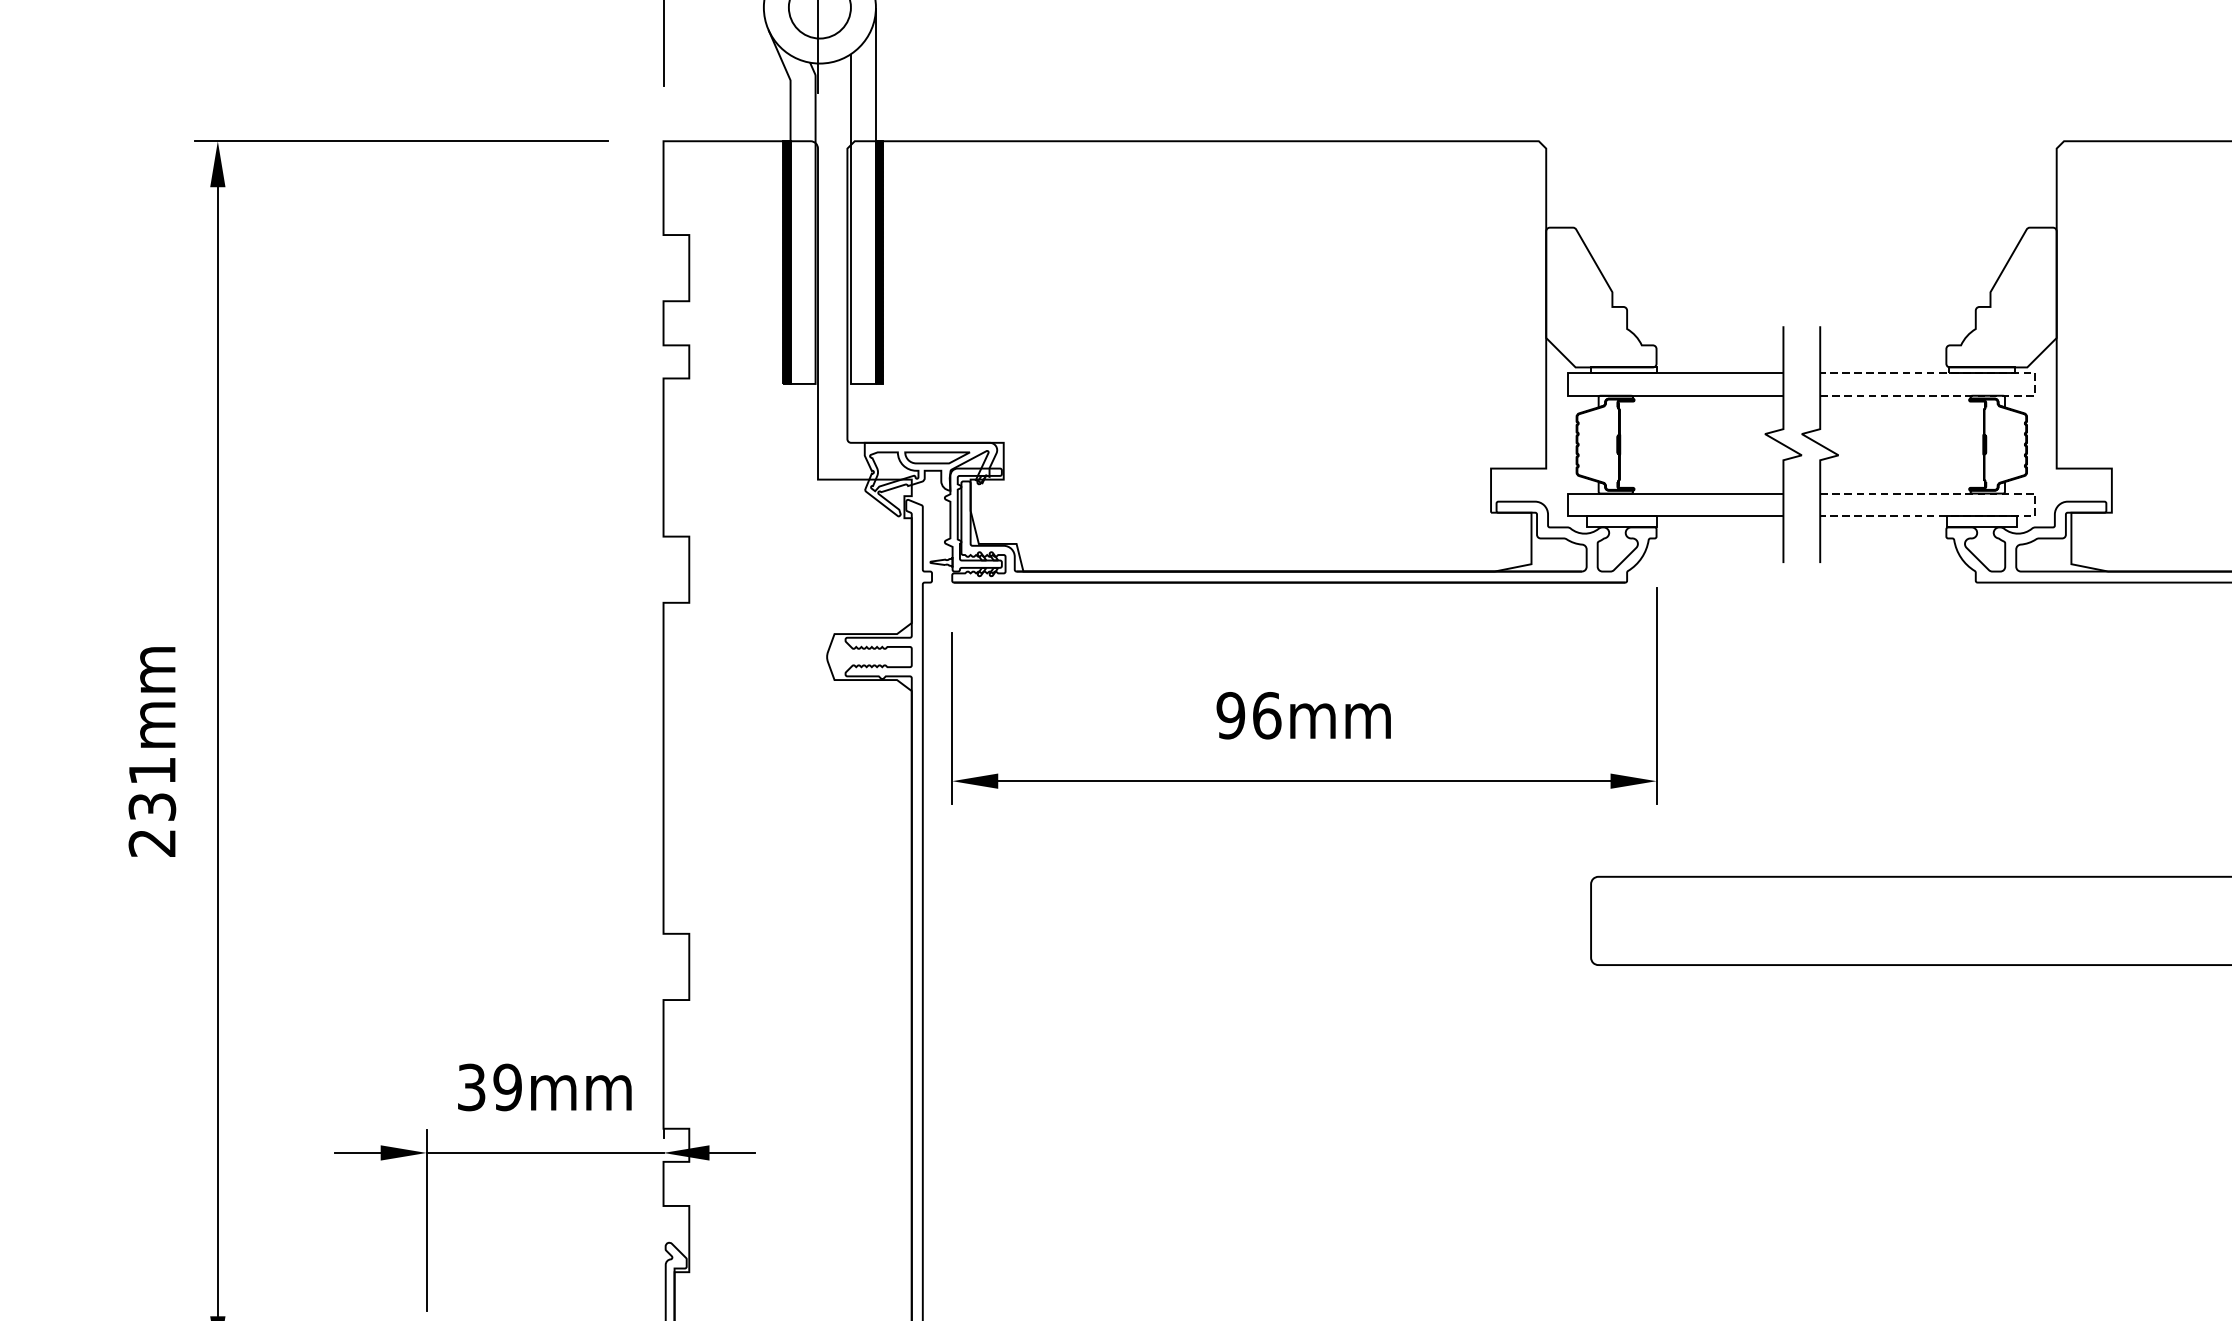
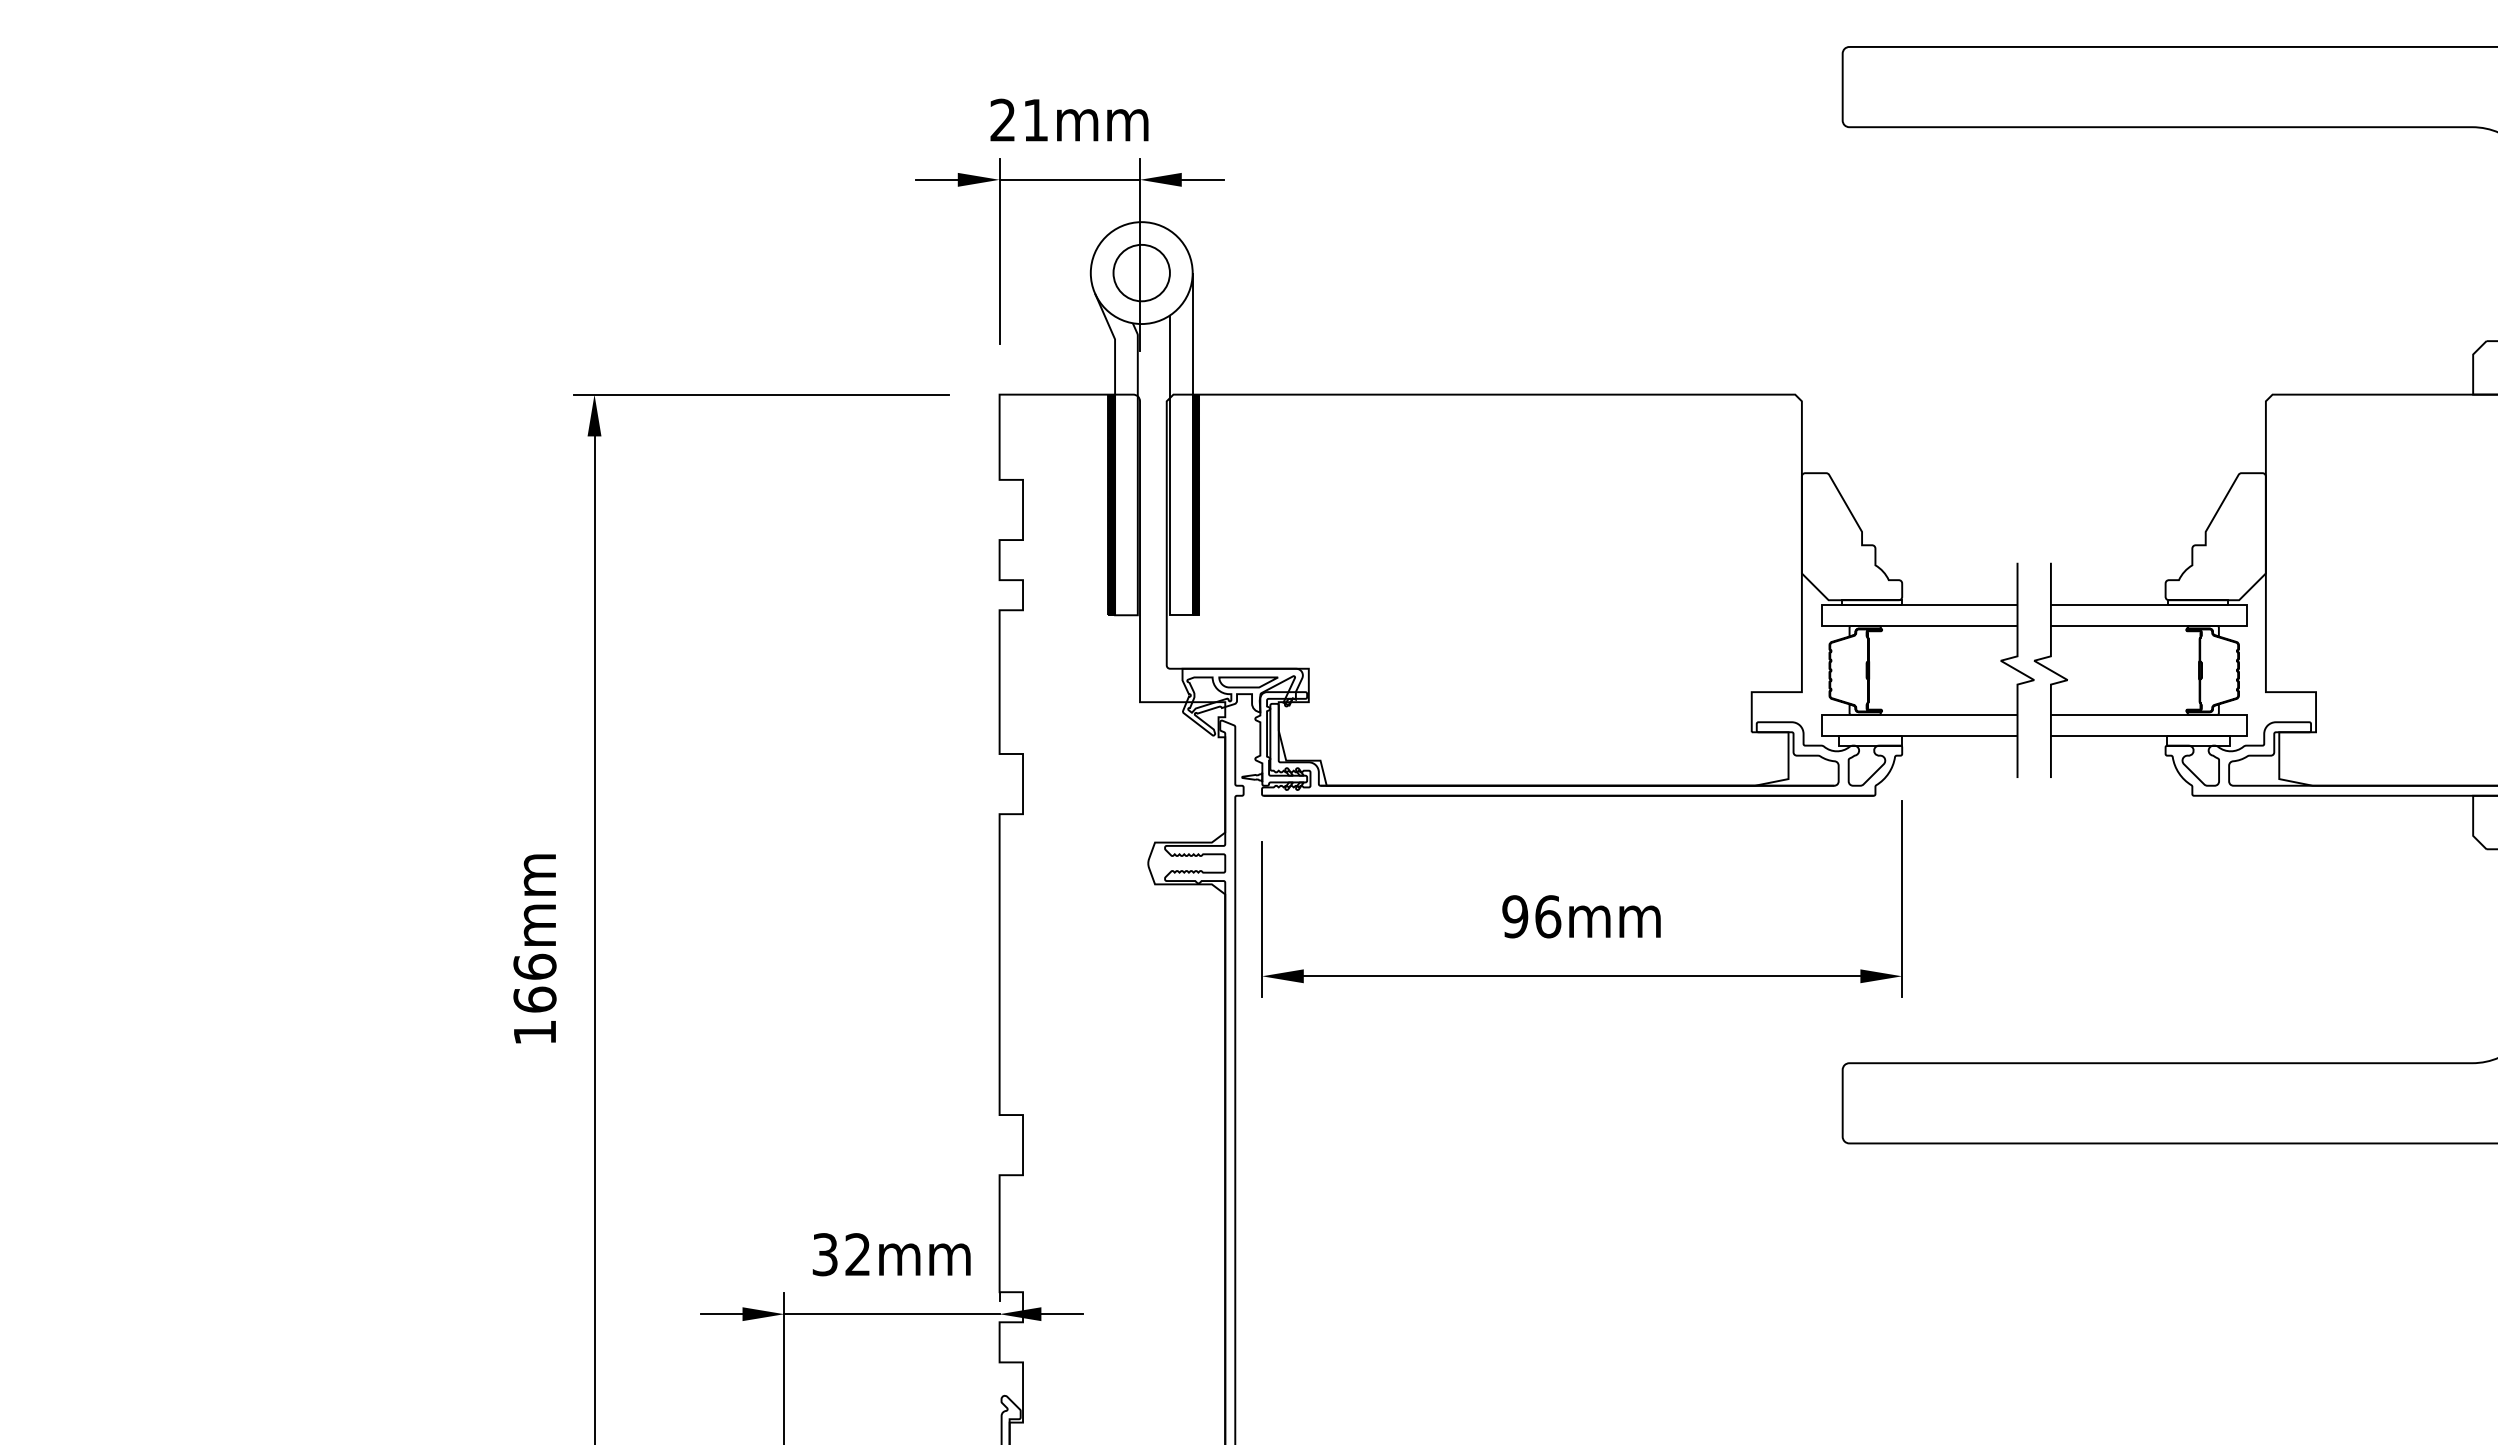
line: (2035, 384) -> (2246, 615), dashed -> solid
line: (2035, 505) -> (2246, 725), dashed -> solid
text: (151, 806) -> (534, 999), 231mm -> 166mm
text: (507, 1087) -> (857, 1254), 39mm -> 32mm

